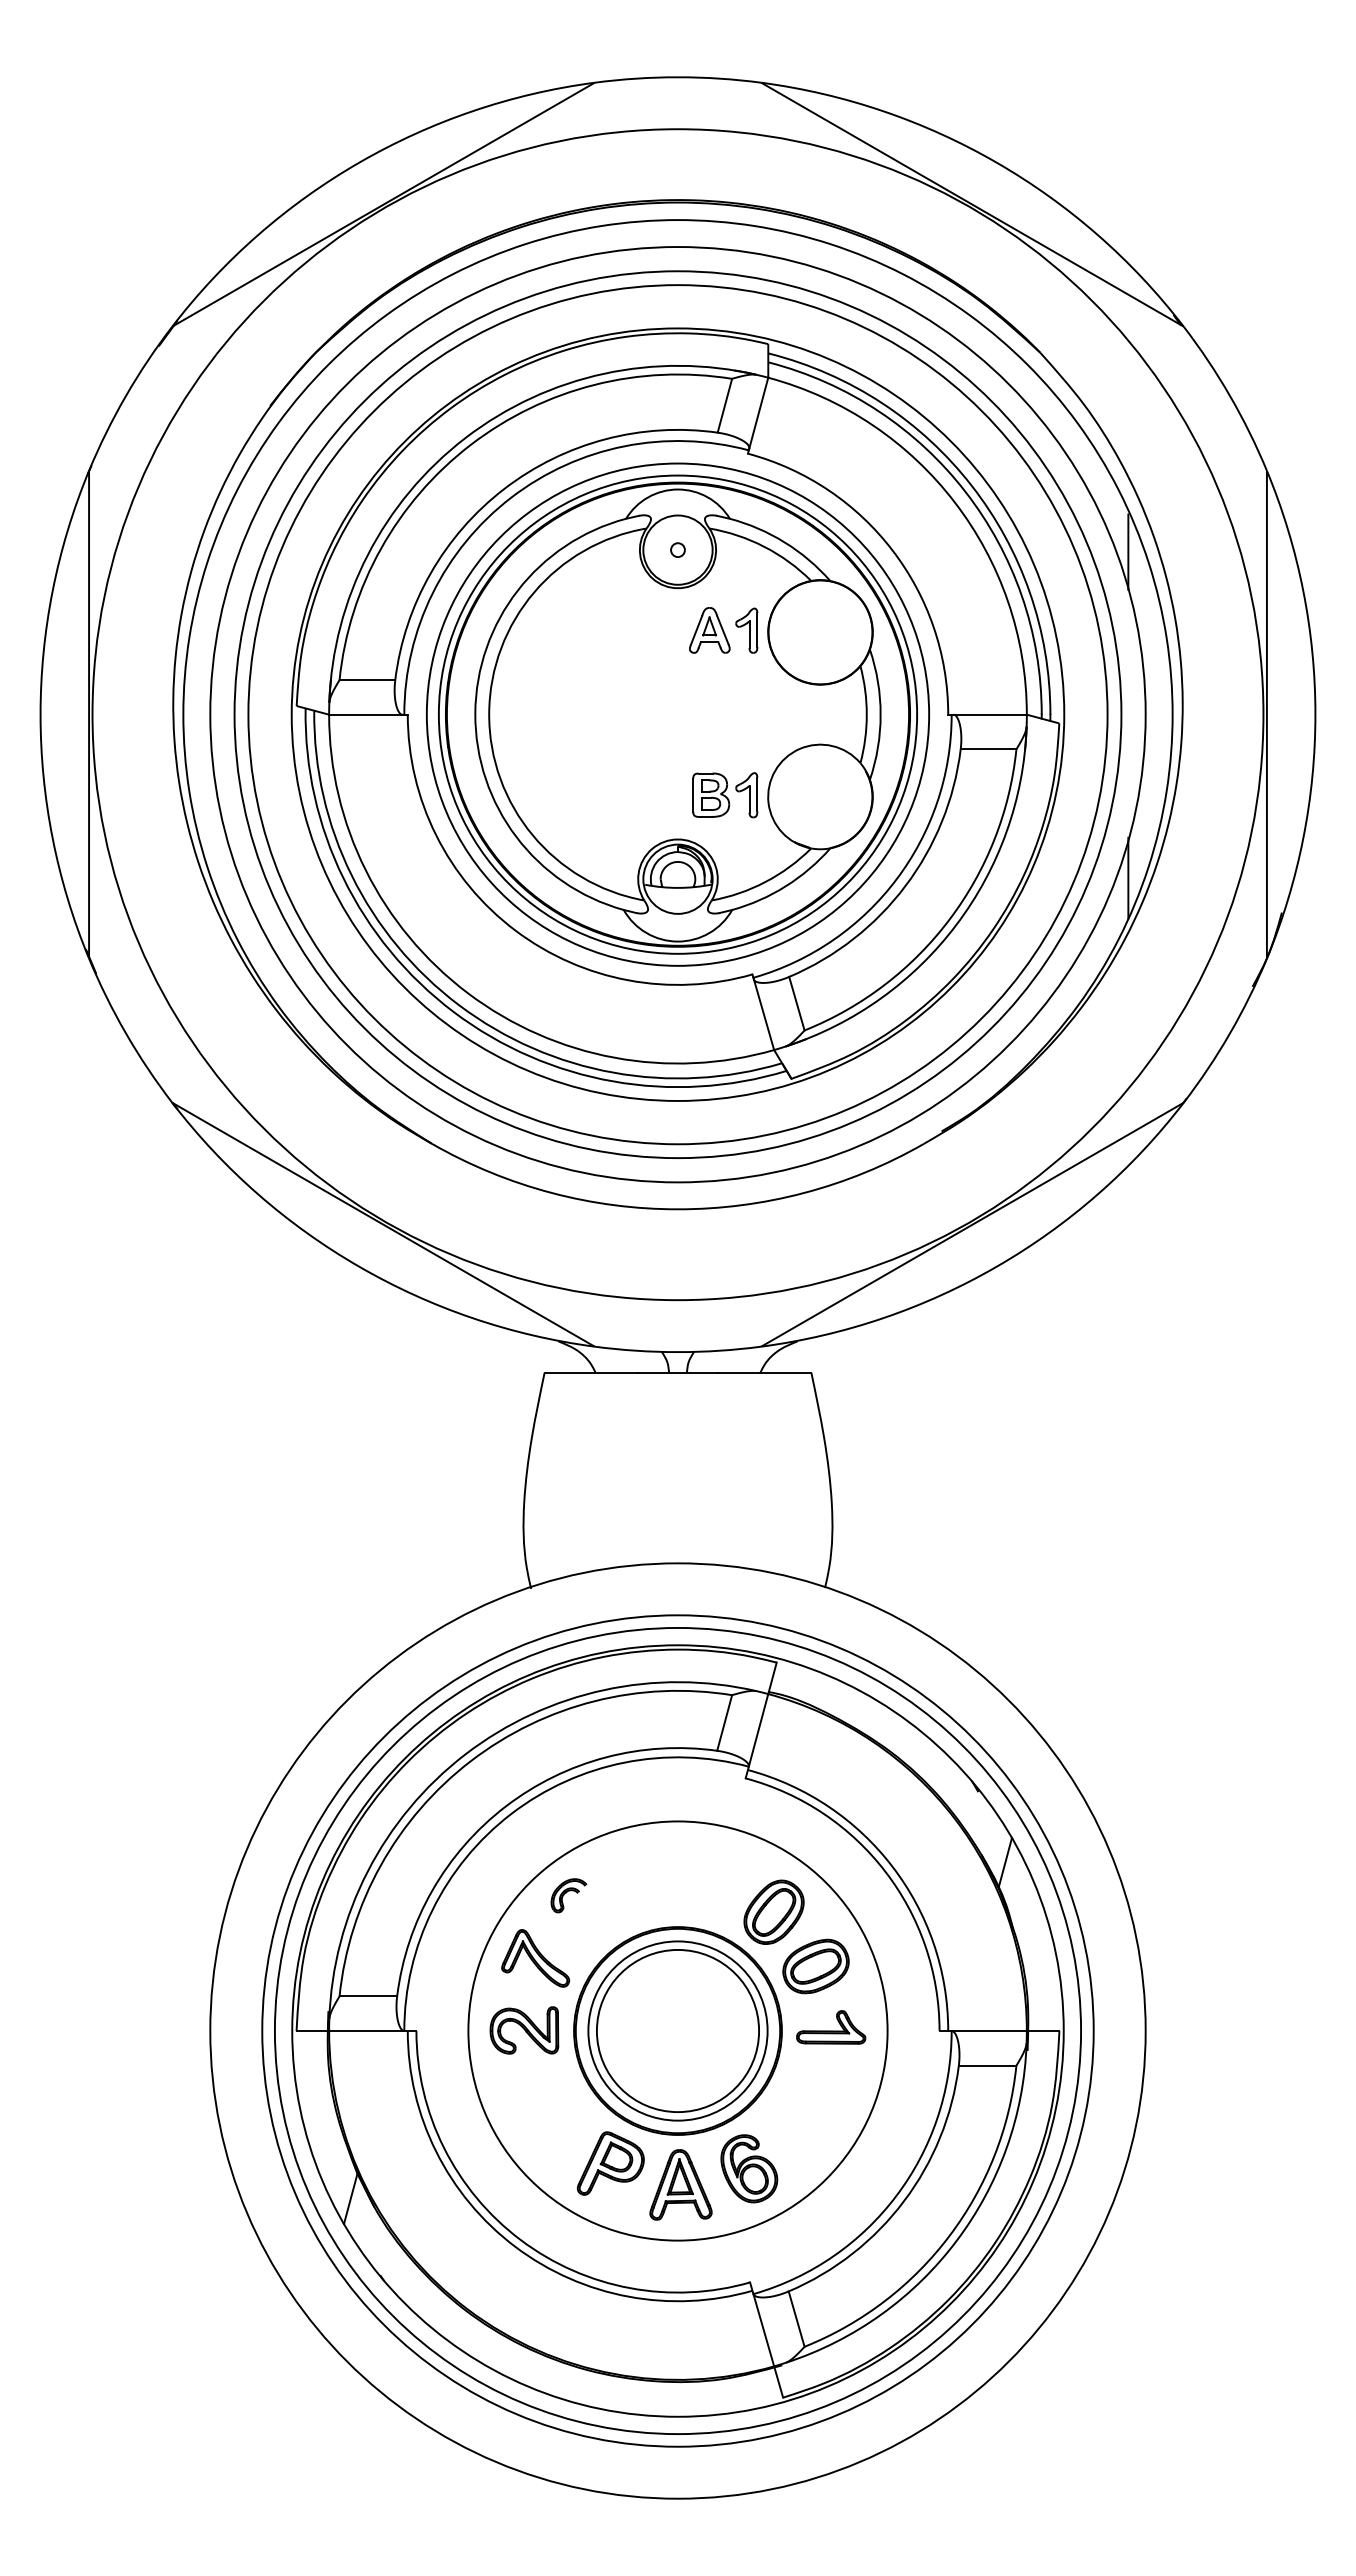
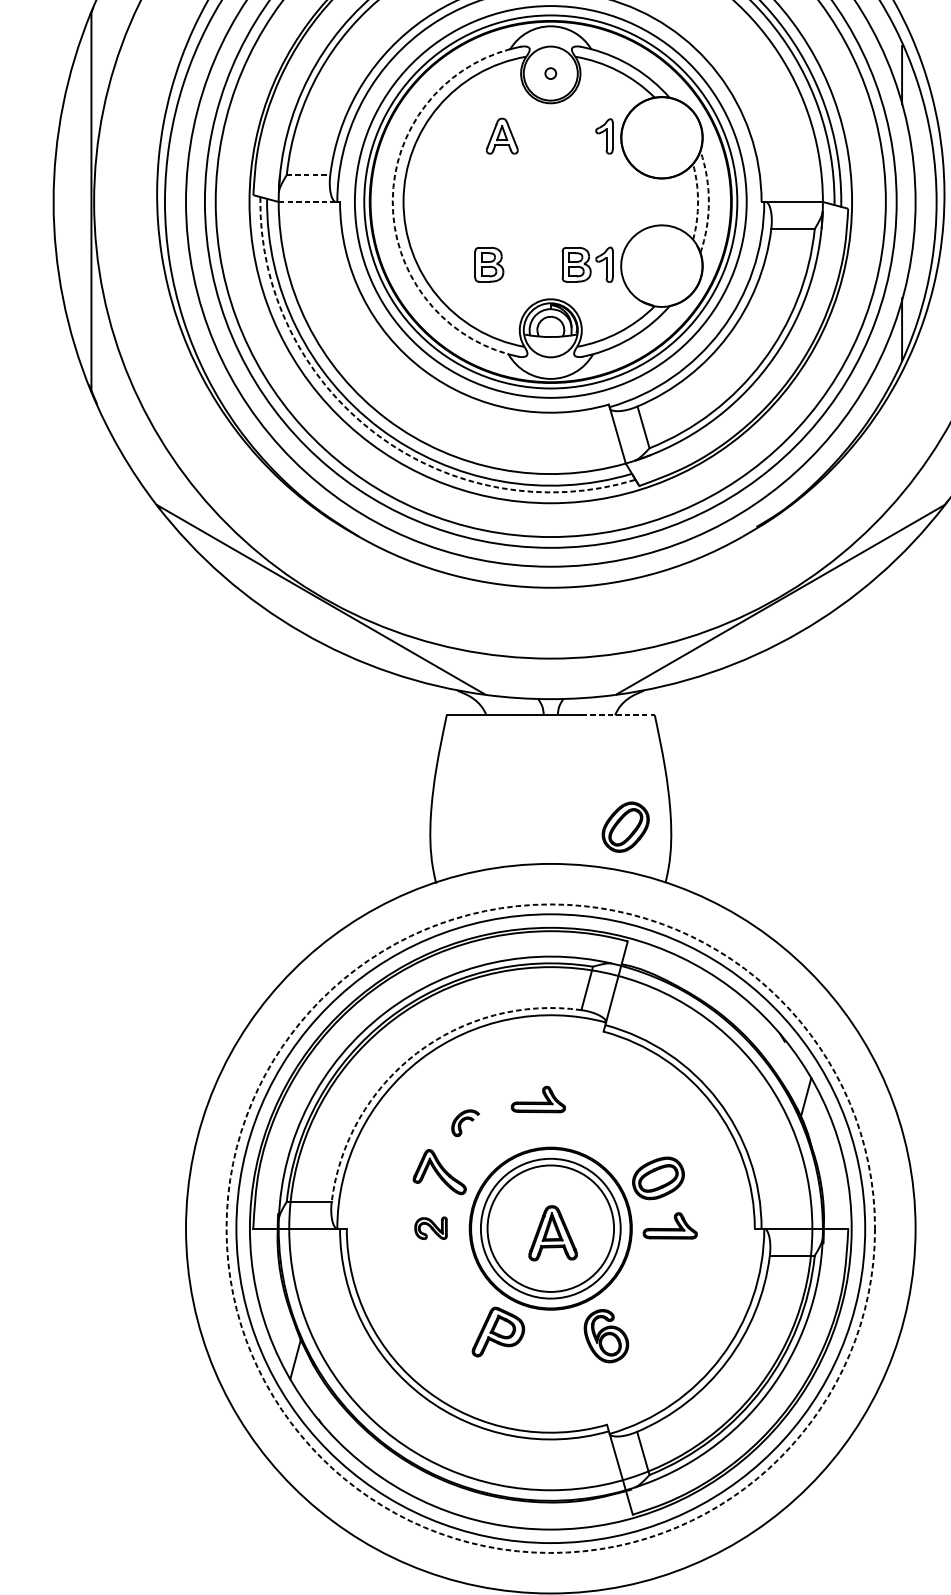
part: (709, 630) -> (502, 136), moved
line: (367, 680) -> (308, 175), solid -> dashed
arc: (475, 713) -> (392, 201), solid -> dashed
line: (365, 714) -> (307, 201), solid -> dashed
arc: (866, 714) -> (697, 201), solid -> dashed
arc: (880, 714) -> (708, 201), solid -> dashed
part: (599, 794) -> (489, 264), added
arc: (453, 1012) -> (375, 434), solid -> dashed
line: (764, 1372) -> (618, 715), solid -> dashed
arc: (505, 1806) -> (416, 1053), solid -> dashed
part: (662, 1865) -> (538, 1099), added
part: (773, 1911) -> (625, 826), moved
part: (524, 2030) -> (431, 1228), size x0.6
circle: (677, 2030) -> (550, 1228), size x1.6
circle: (677, 2030) -> (550, 1228), solid -> dashed
part: (680, 2184) -> (552, 1232), moved

